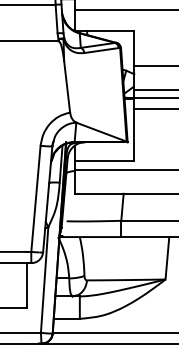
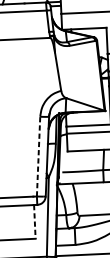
line: (35, 198) -> (38, 156), solid -> dashed
line: (27, 285) -> (35, 221), solid -> dashed

